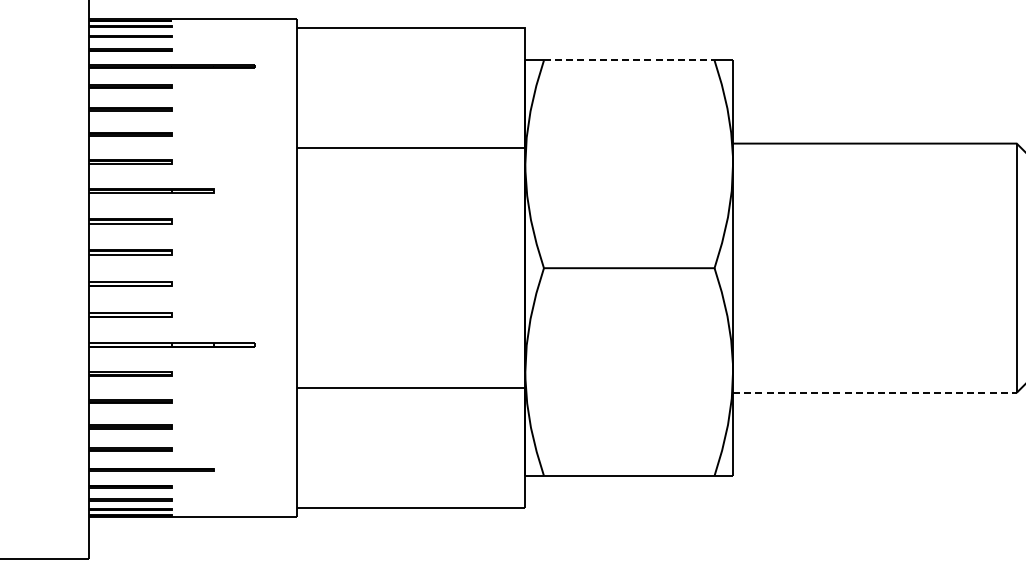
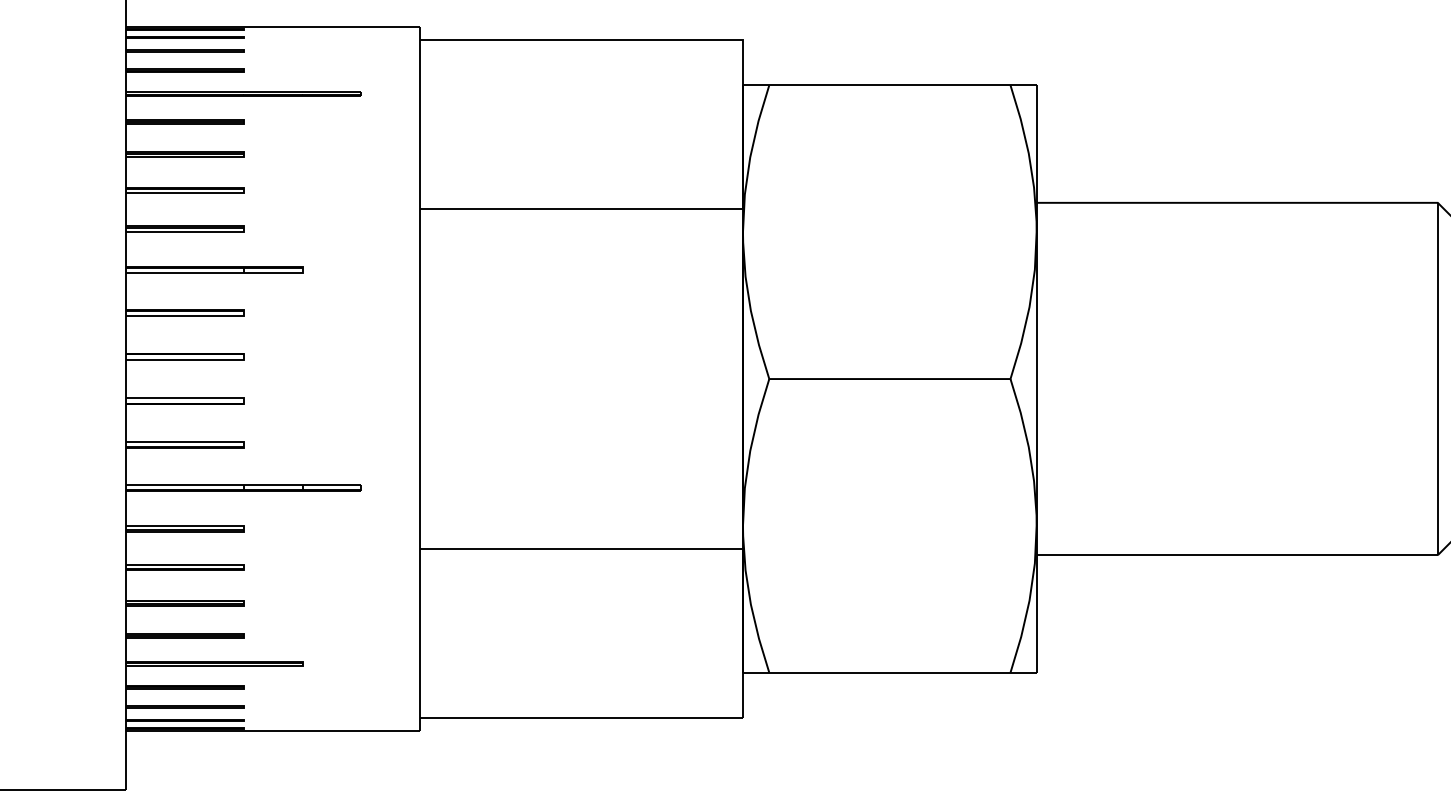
line: (629, 60) -> (890, 85), dashed -> solid
line: (874, 392) -> (1236, 554), dashed -> solid

